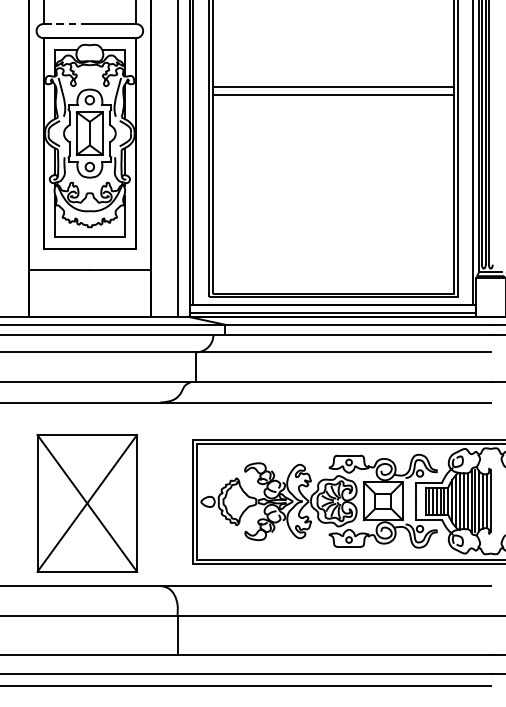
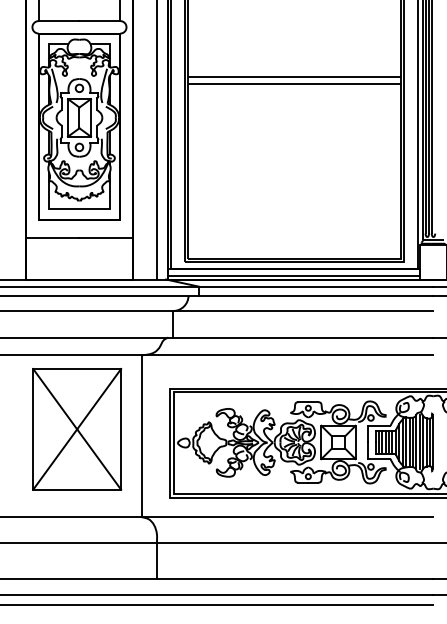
line: (67, 24) -> (59, 21), dashed -> solid
line: (160, 494) -> (141, 436), added
part: (87, 502) -> (77, 428), moved

